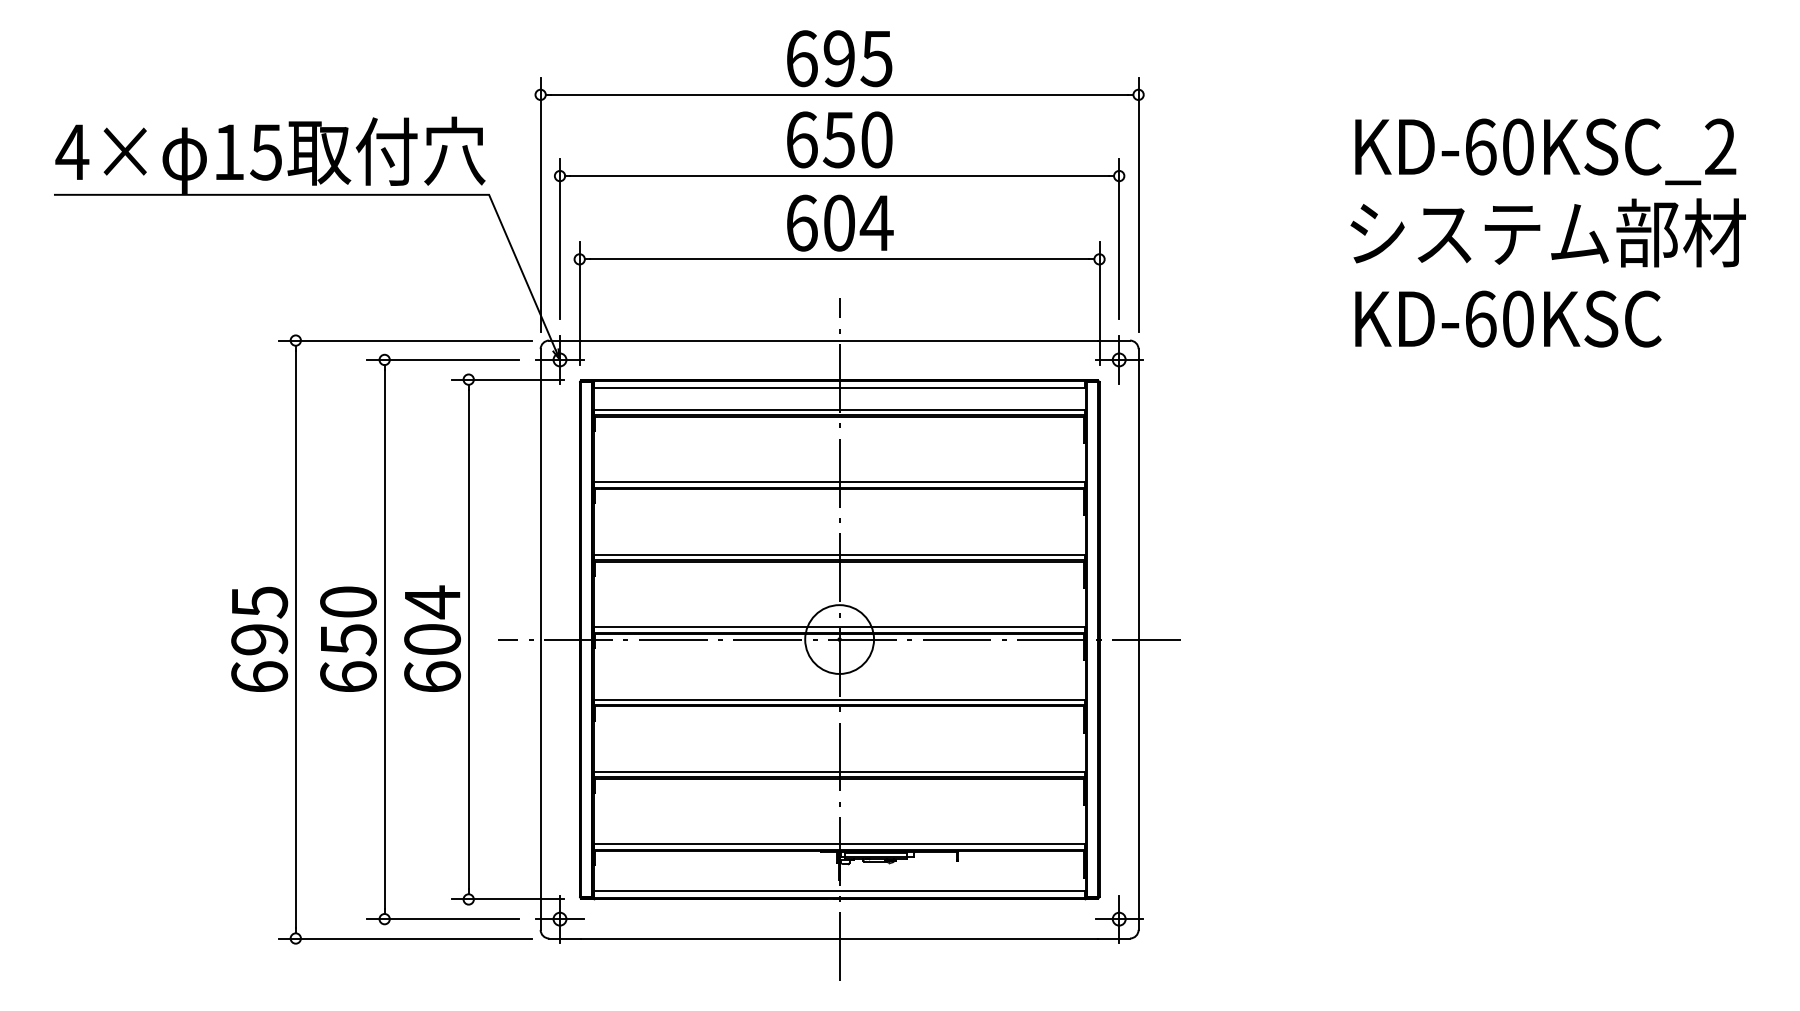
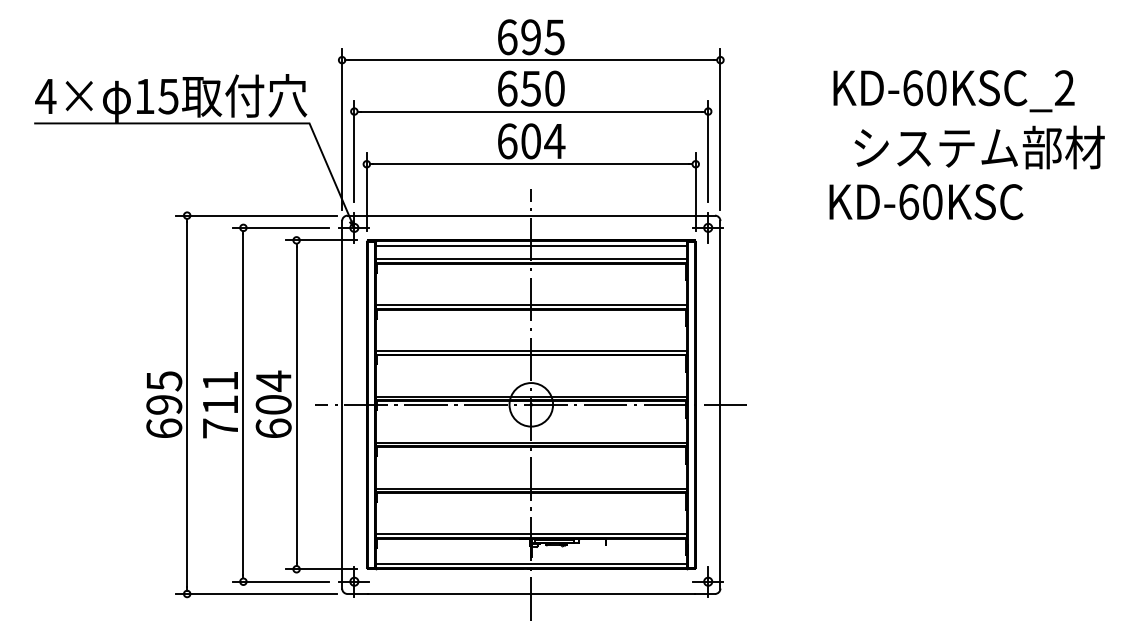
text: (1544, 152) -> (953, 91), moved
text: (1508, 318) -> (926, 201), moved
text: (348, 639) -> (220, 404), 650 -> 711

